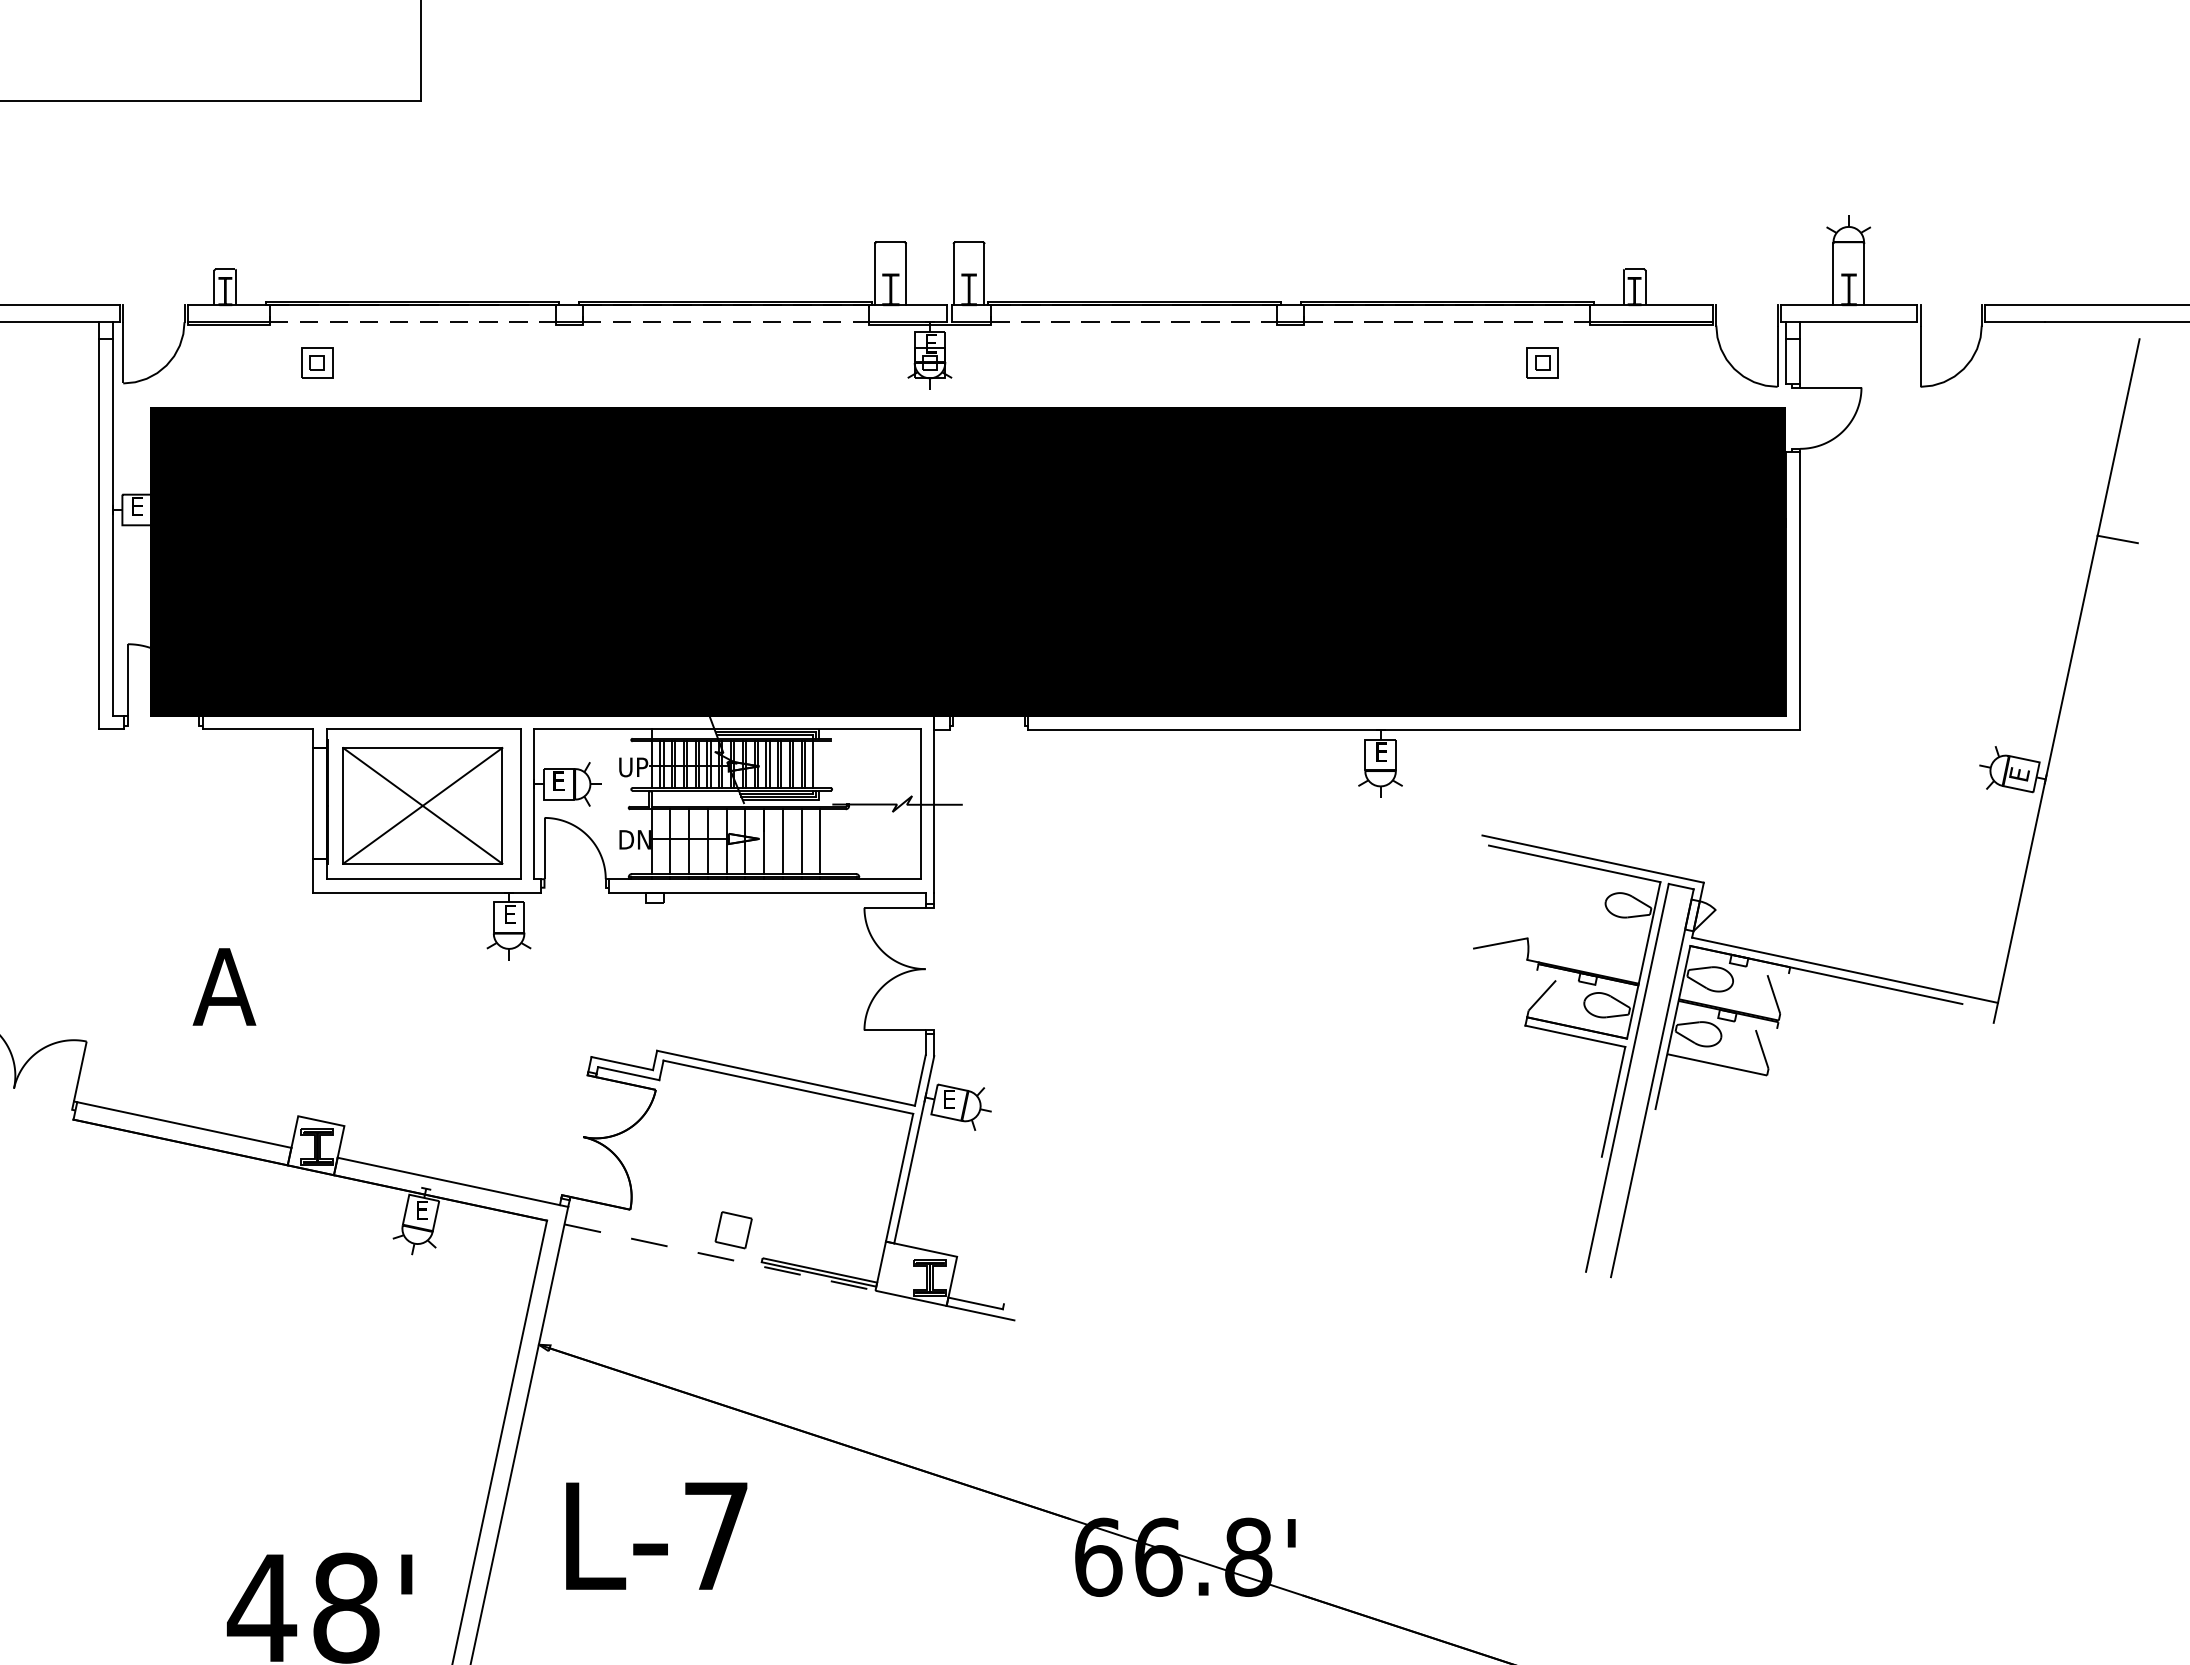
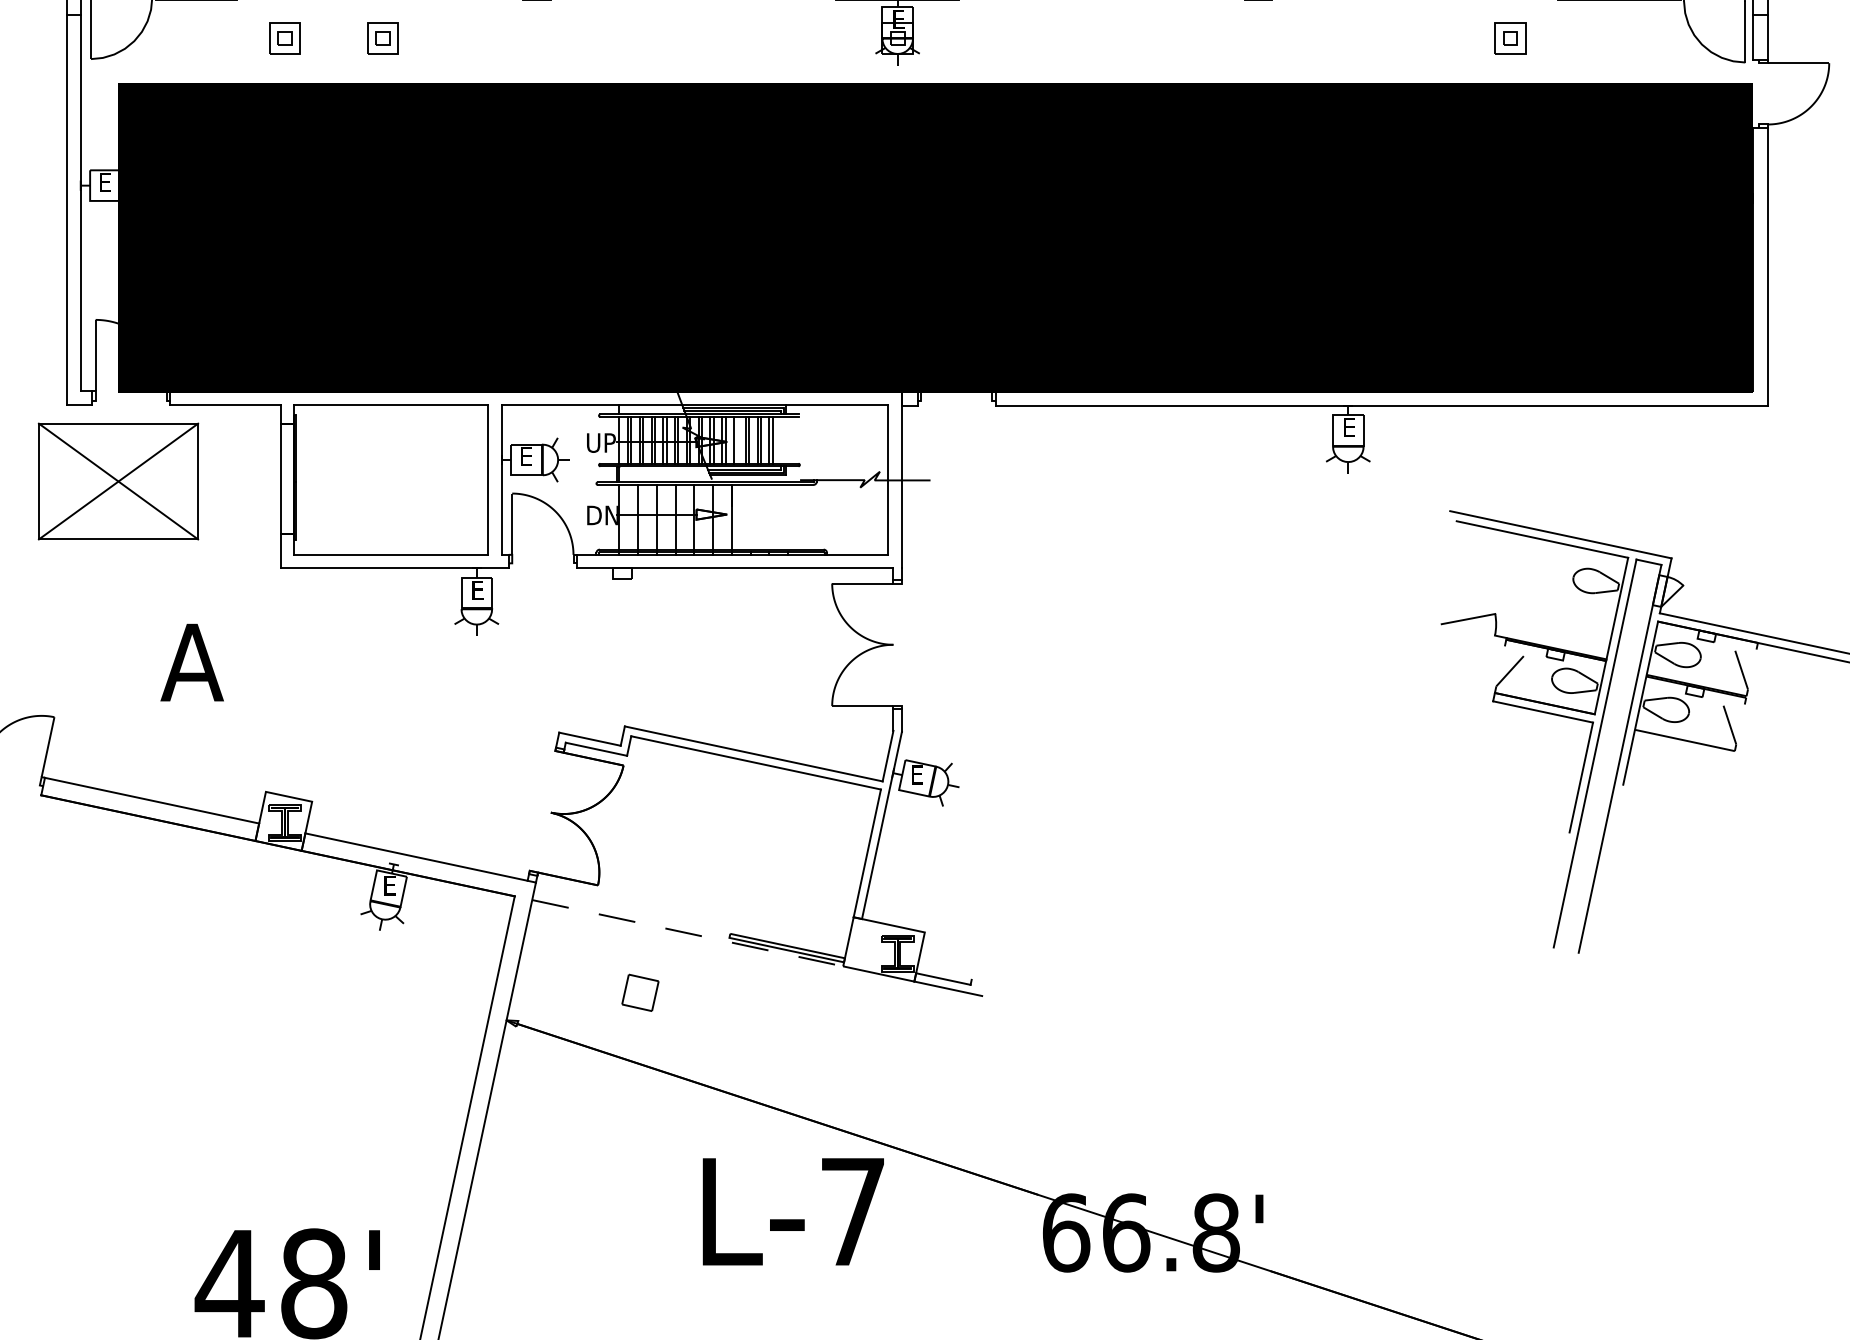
part: (415, 362) -> (383, 38), added
line: (769, 764) -> (737, 440), removed
line: (813, 764) -> (781, 440), removed
part: (422, 805) -> (118, 481), moved
line: (782, 841) -> (750, 517), removed
line: (801, 841) -> (769, 517), removed
line: (820, 841) -> (788, 517), removed
part: (733, 1230) -> (640, 993), moved
text: (656, 1535) -> (793, 1211), moved

